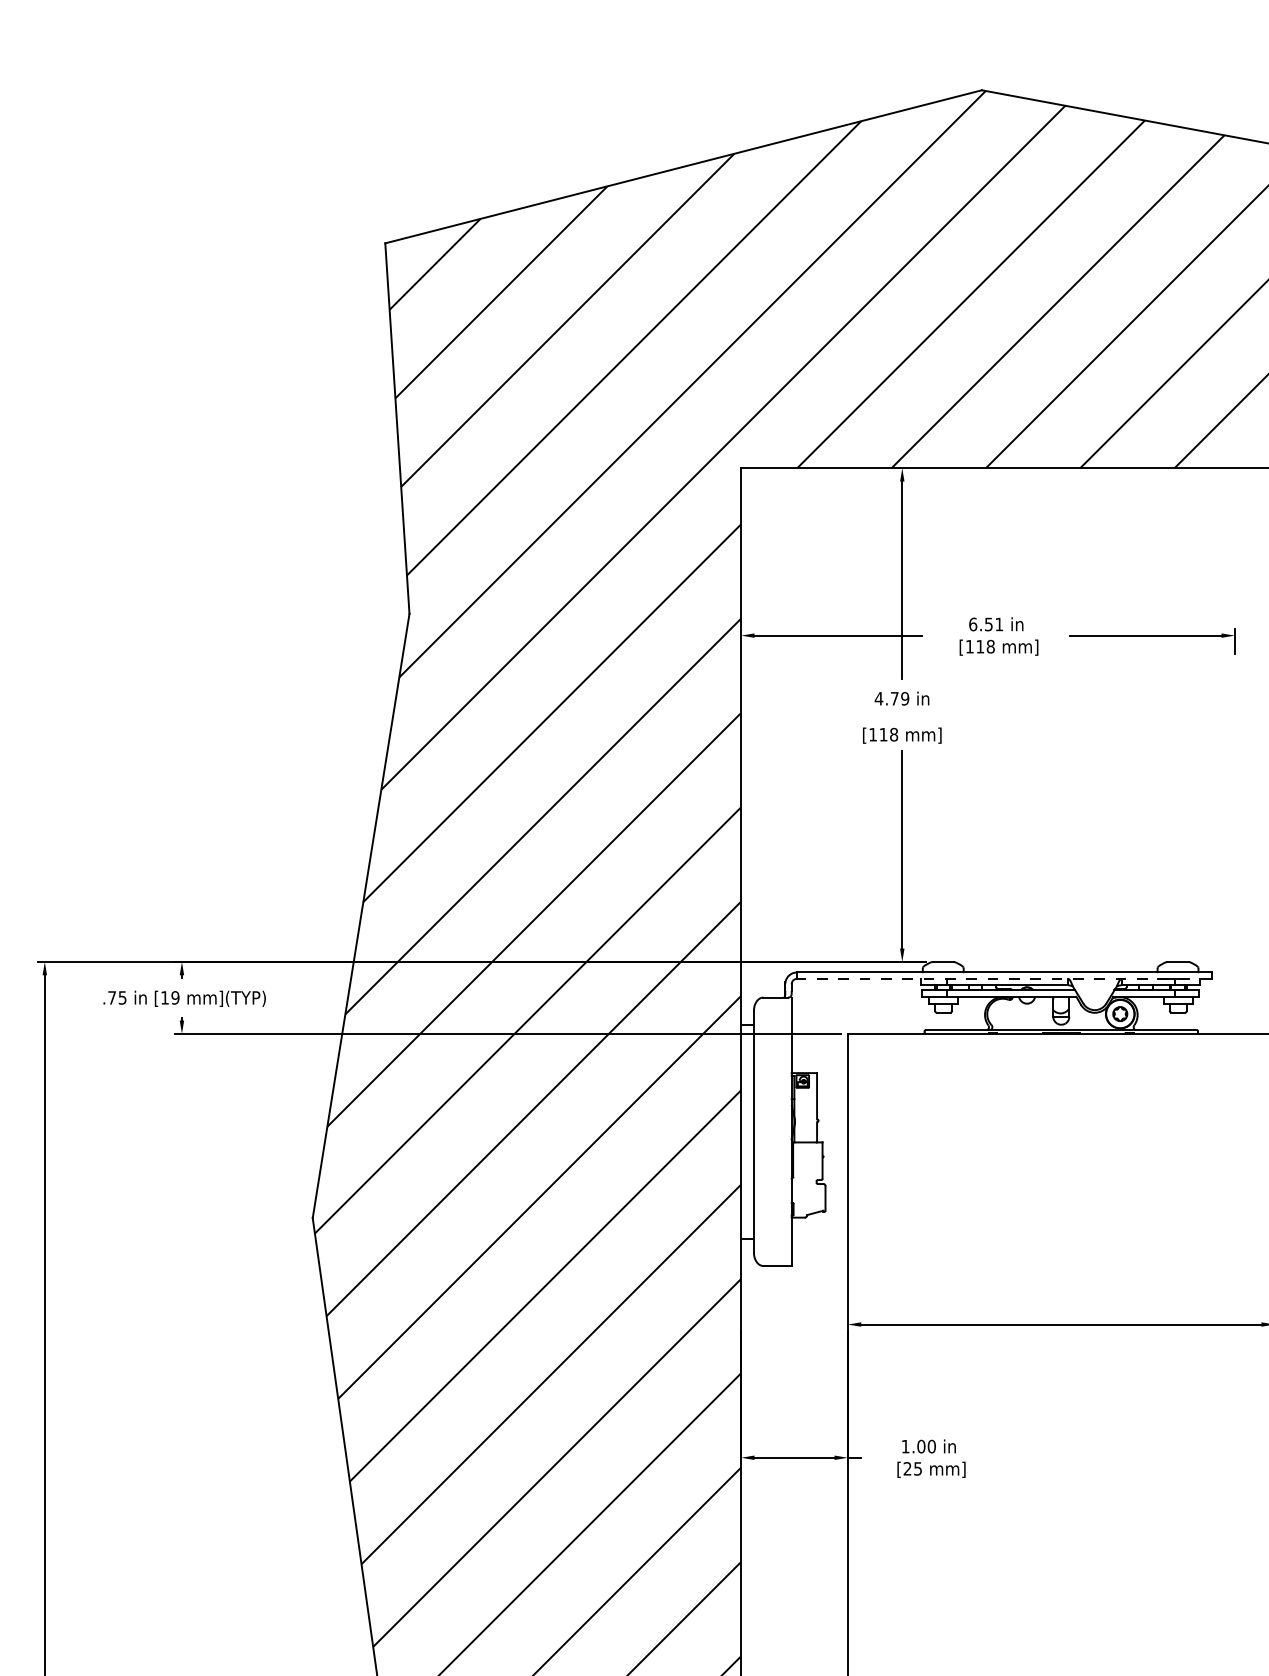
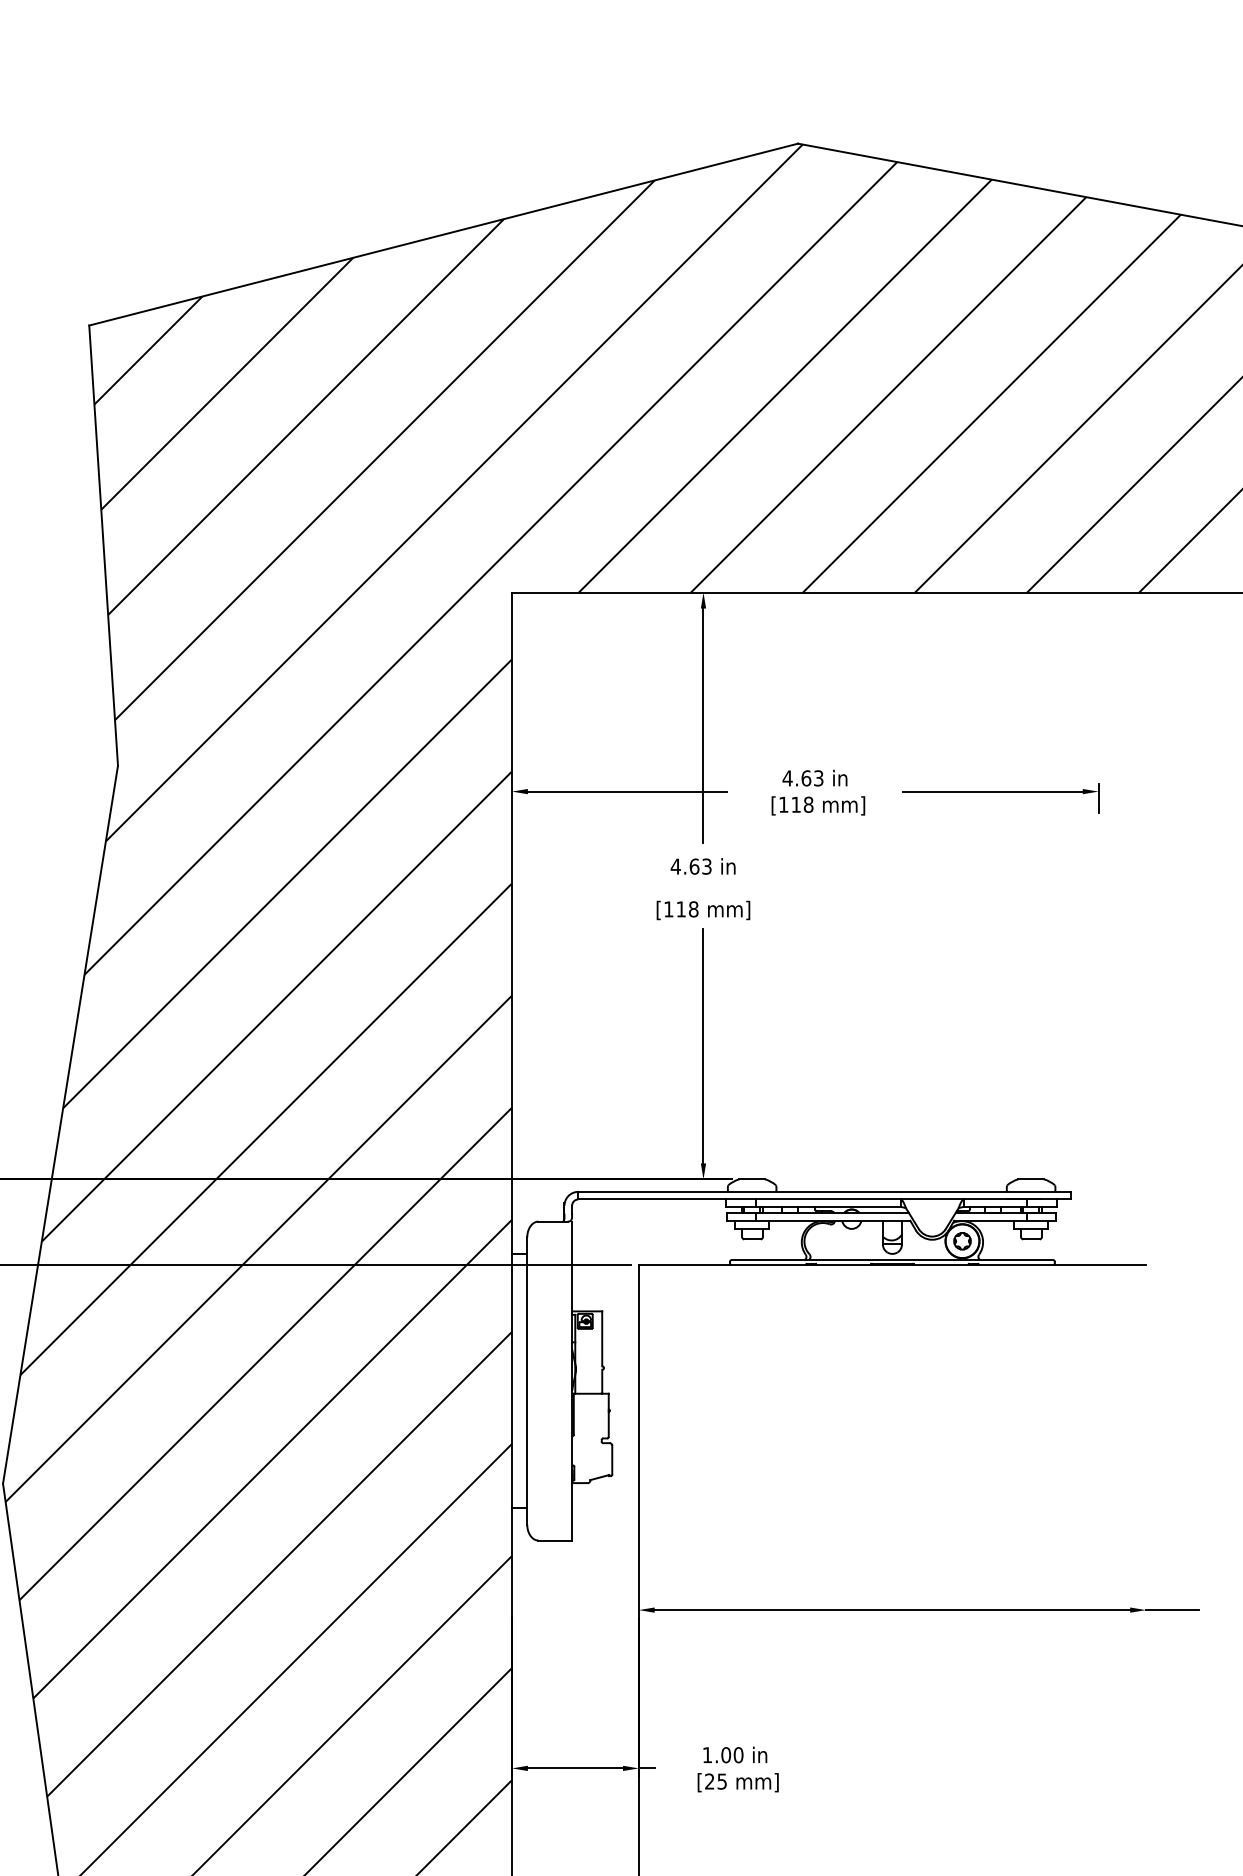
text: (985, 624) -> (802, 778), 6.51 -> 4.63
text: (899, 698) -> (700, 866), 4.79 -> 4.63
line: (1003, 978) -> (823, 1198), dashed -> solid

